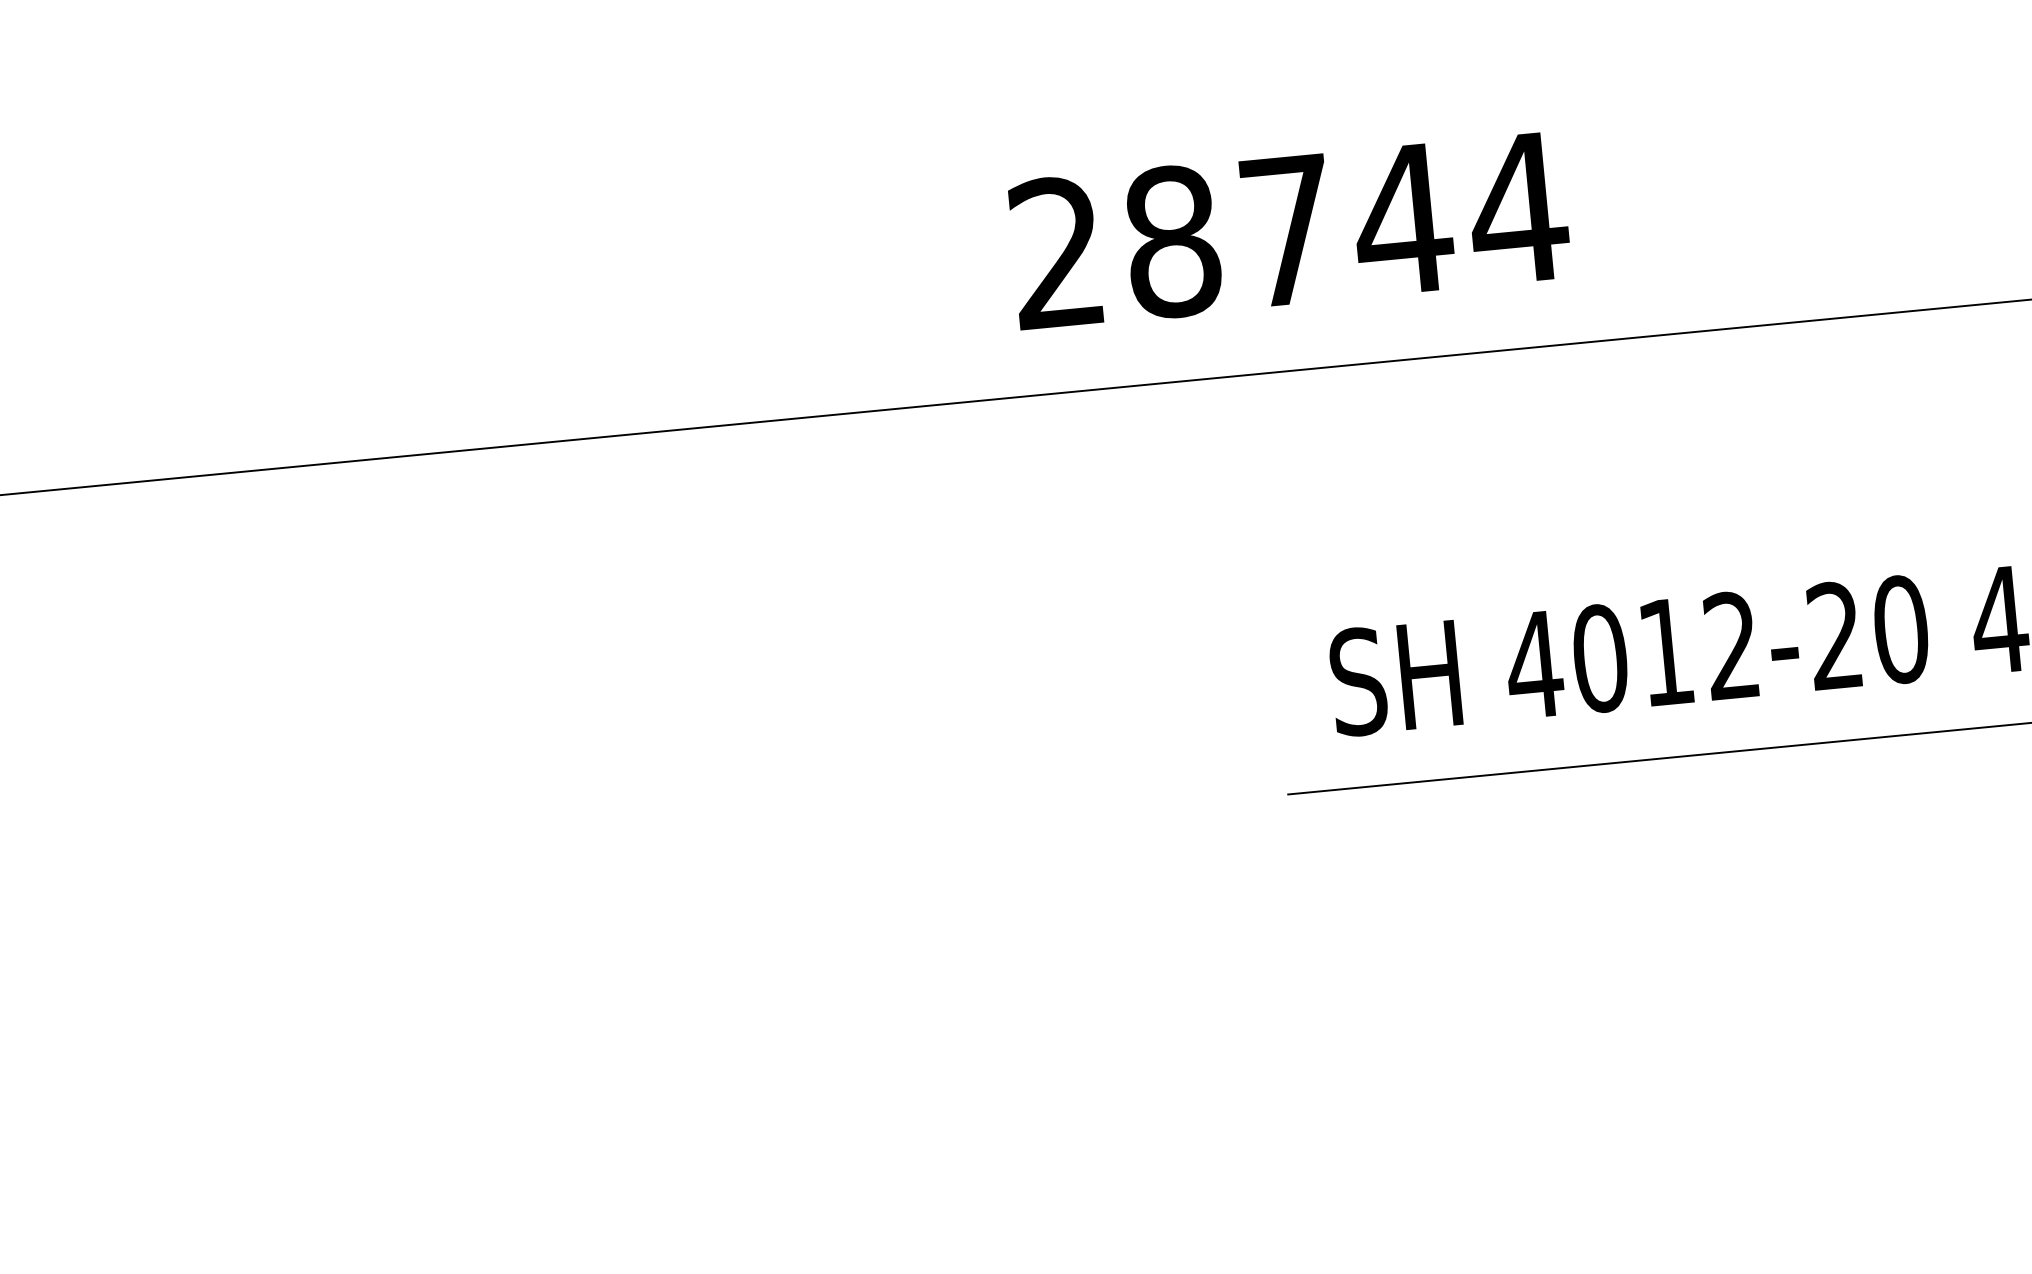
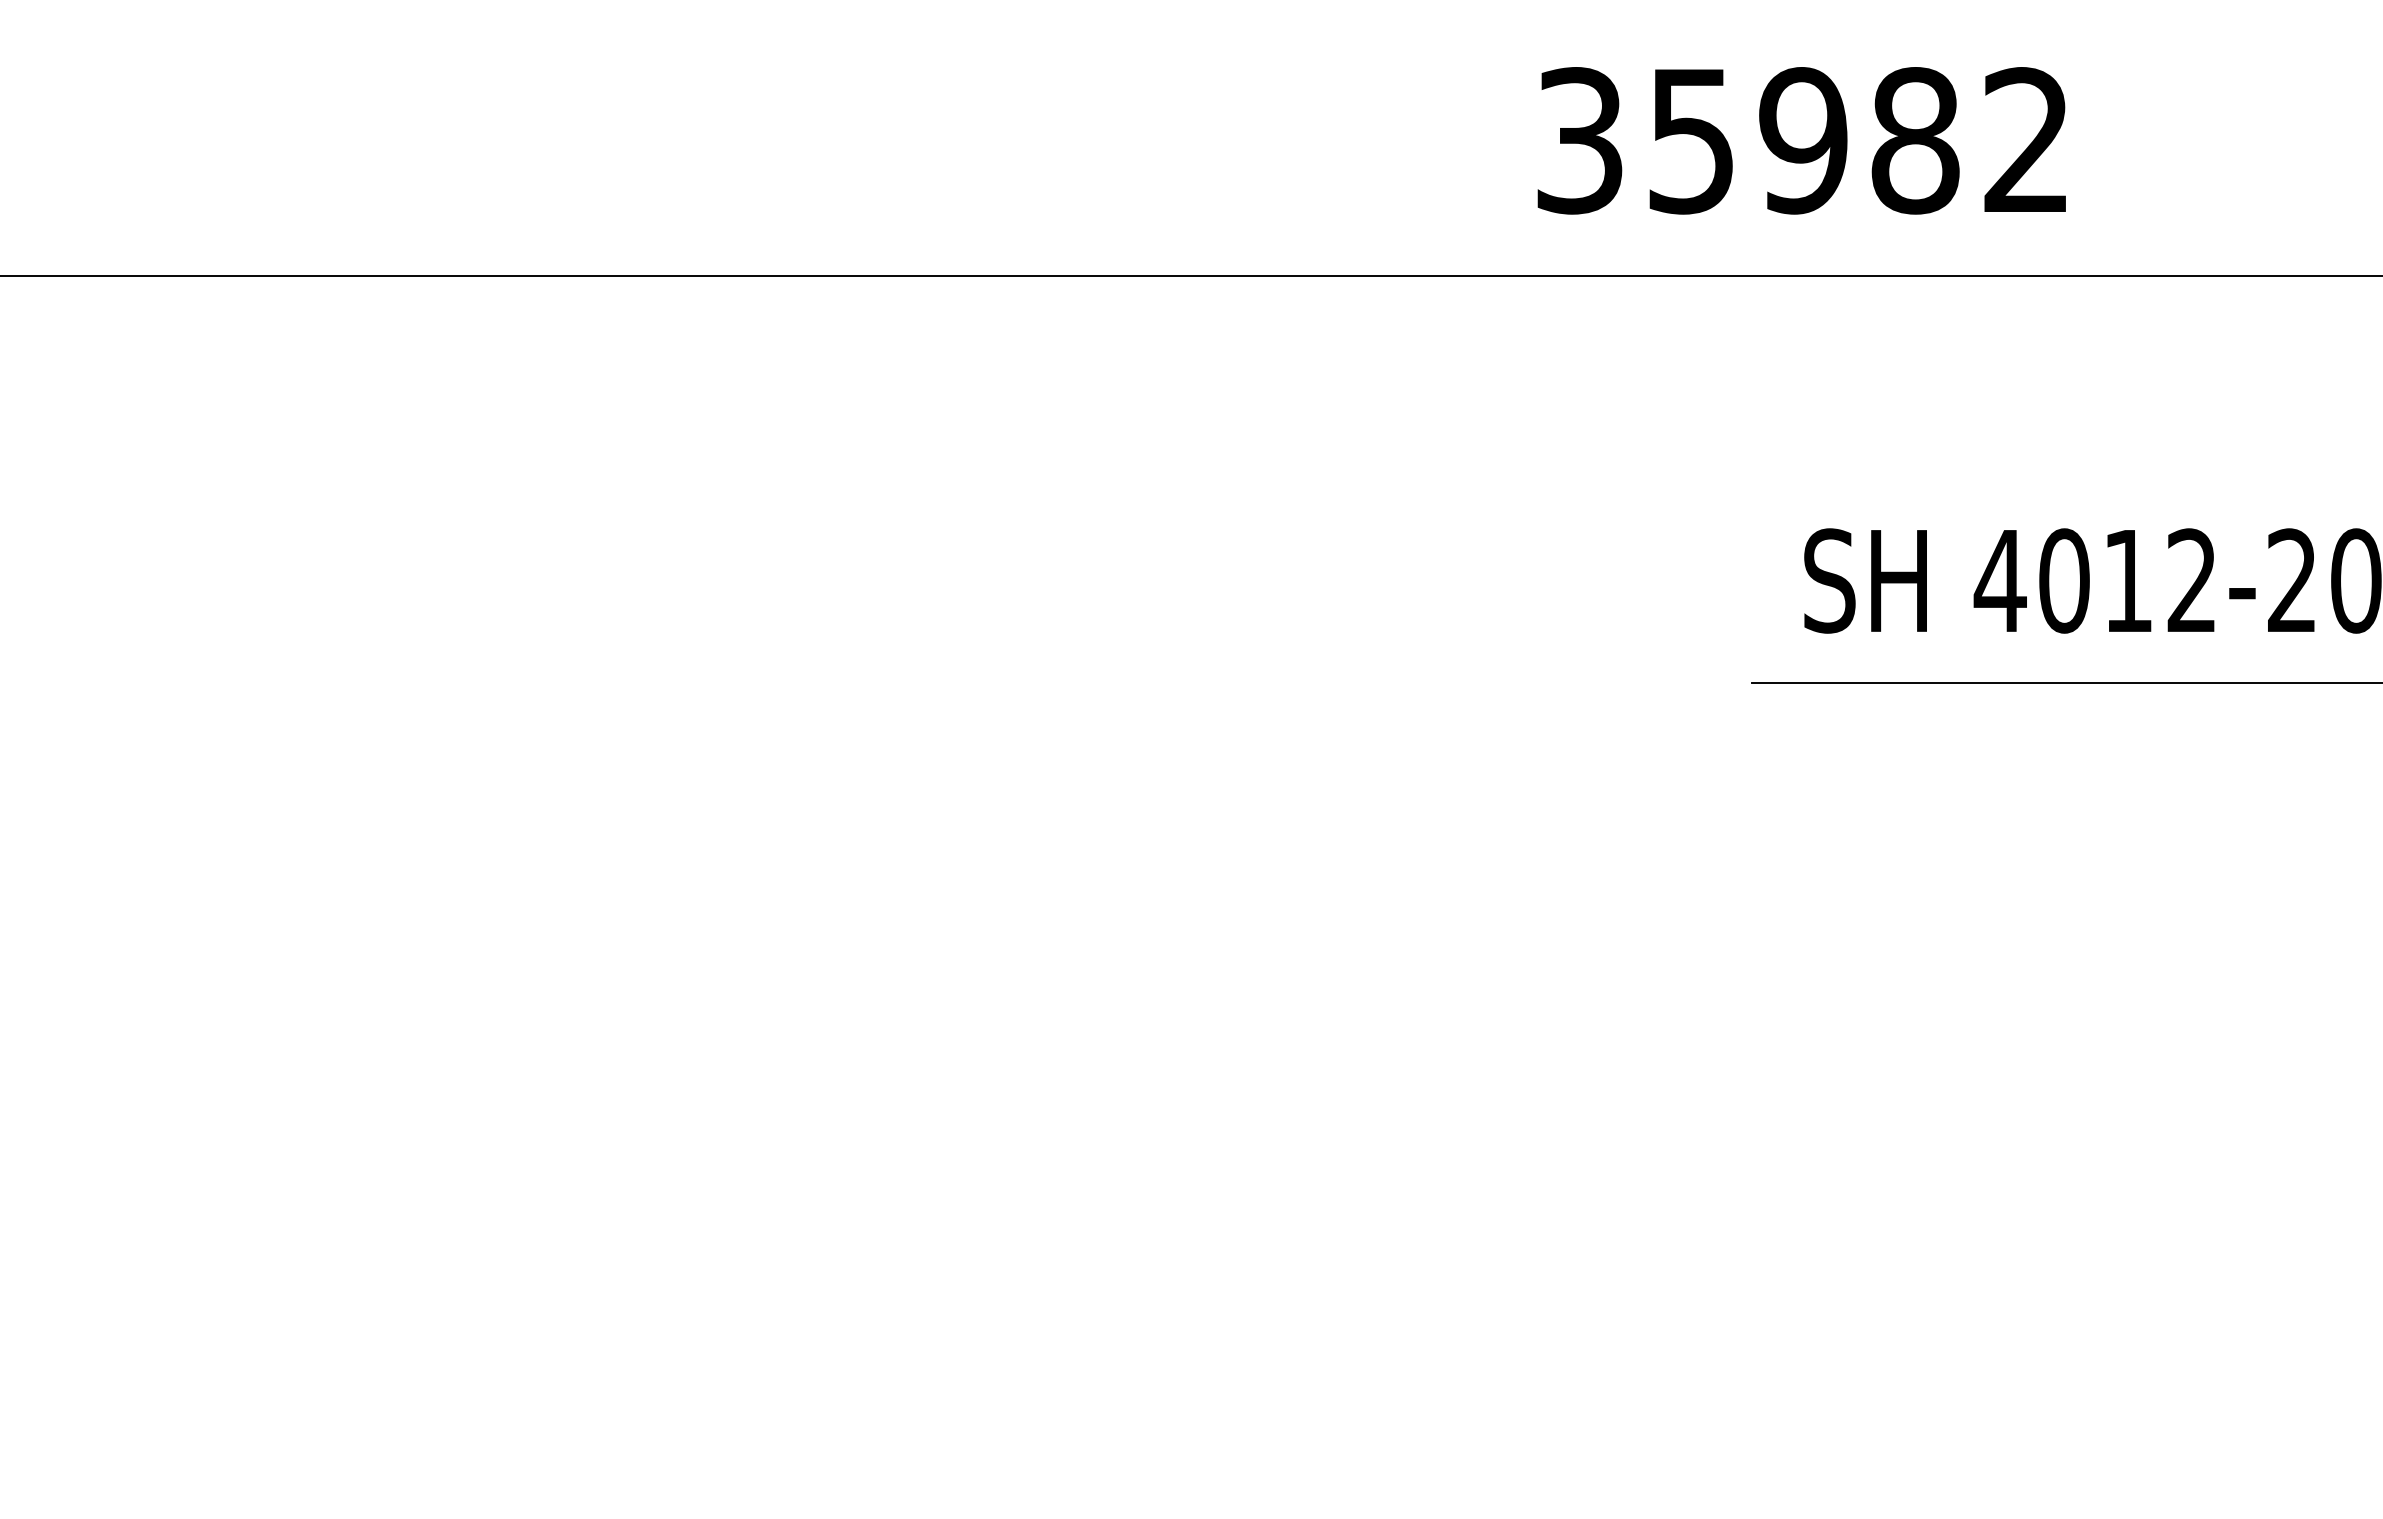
text: (1289, 230) -> (1805, 140), 28744 -> 35982

